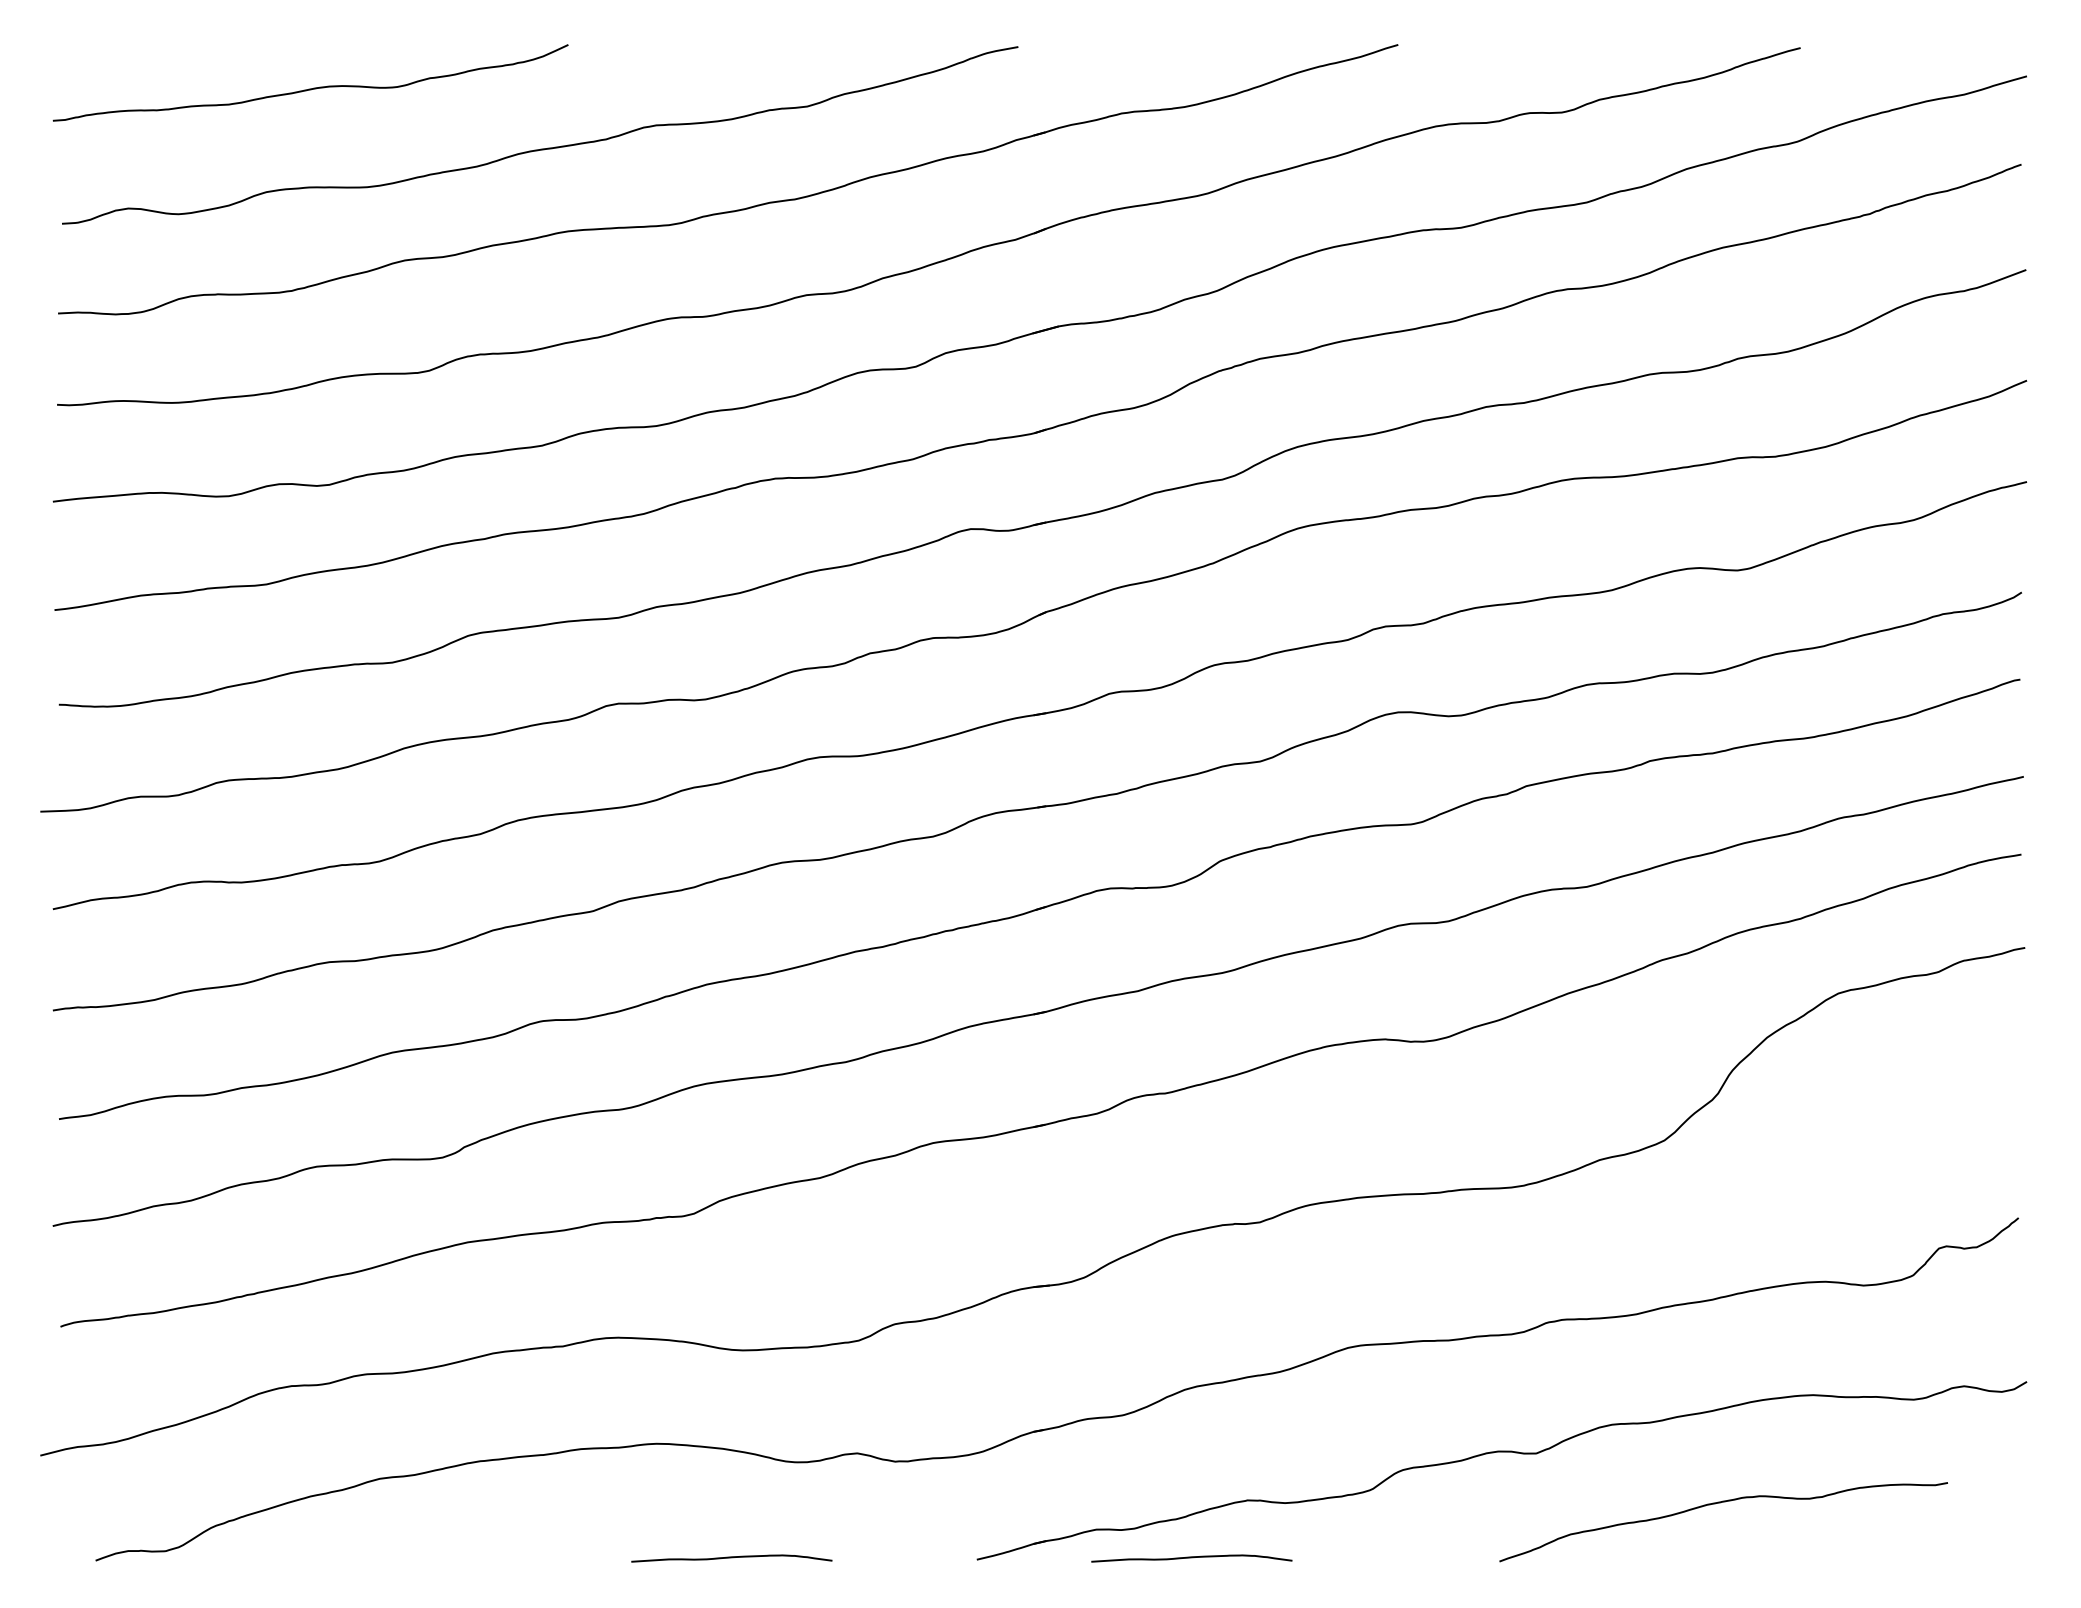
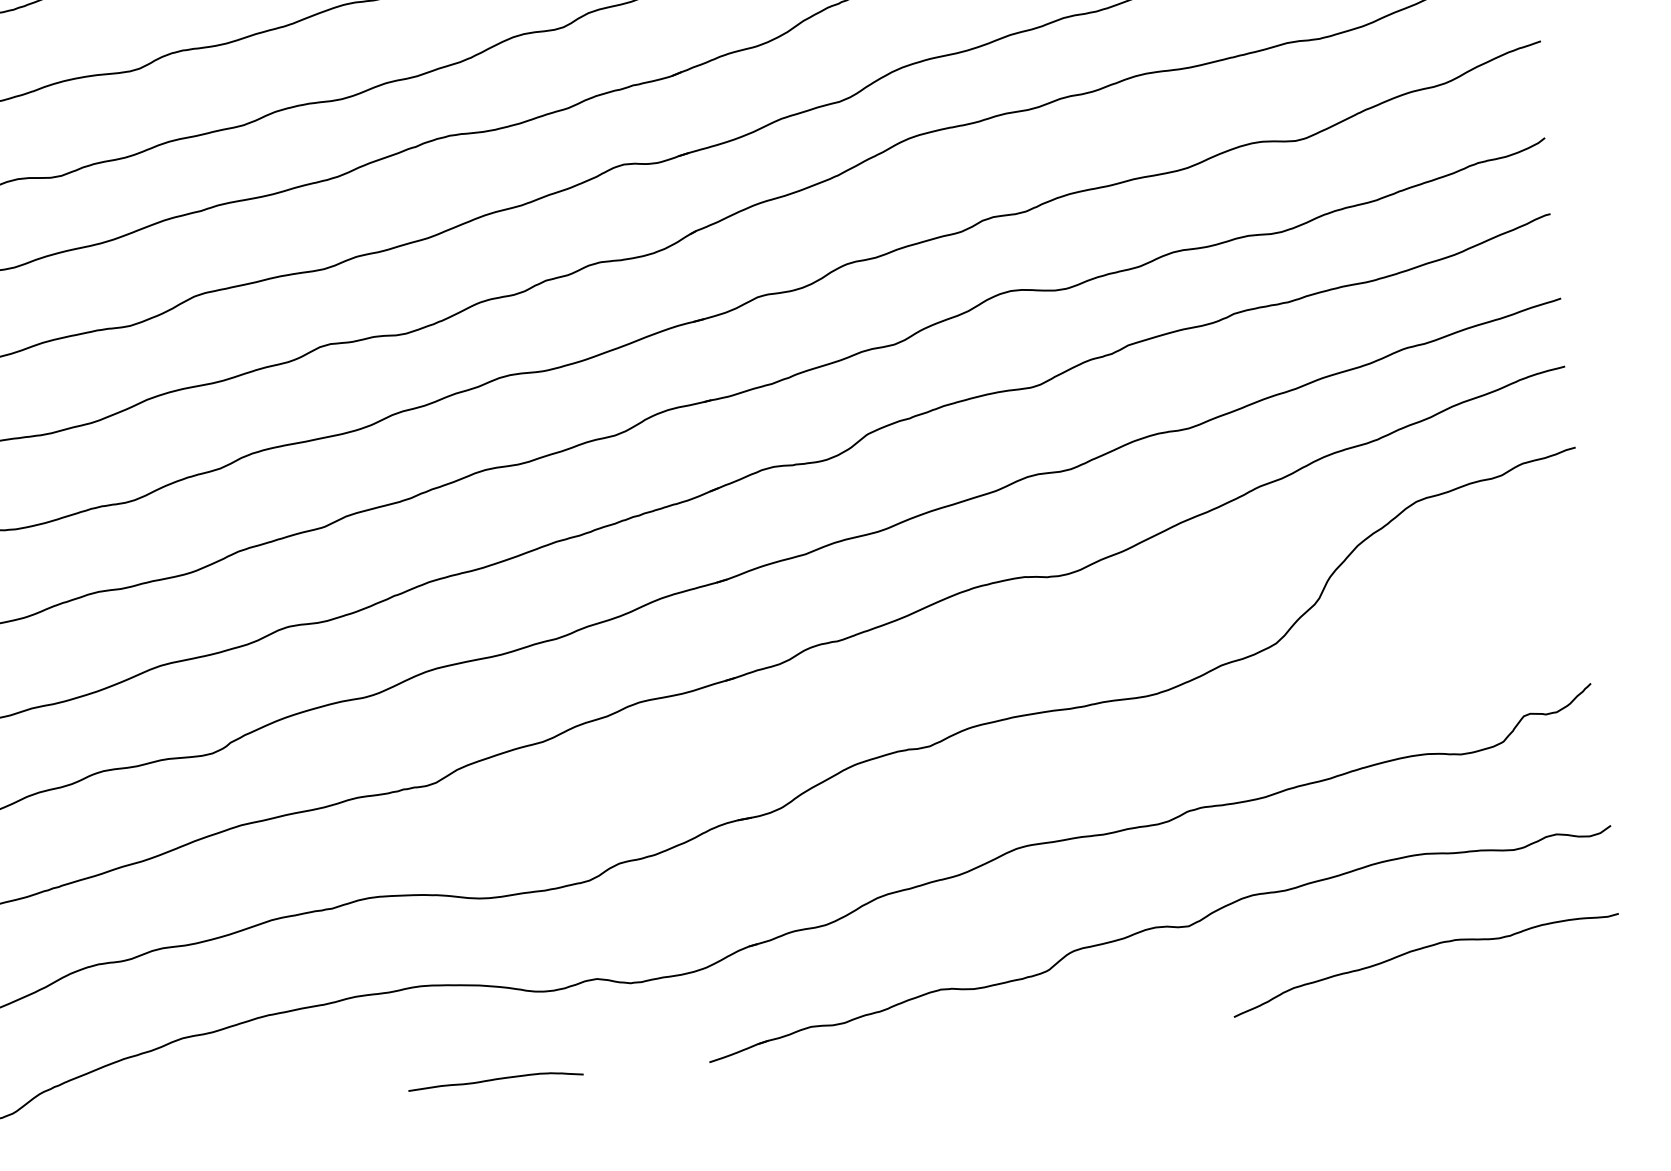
curve: (1720, 1503) -> (1422, 949), moved
curve: (1191, 1558) -> (896, 1044), removed

